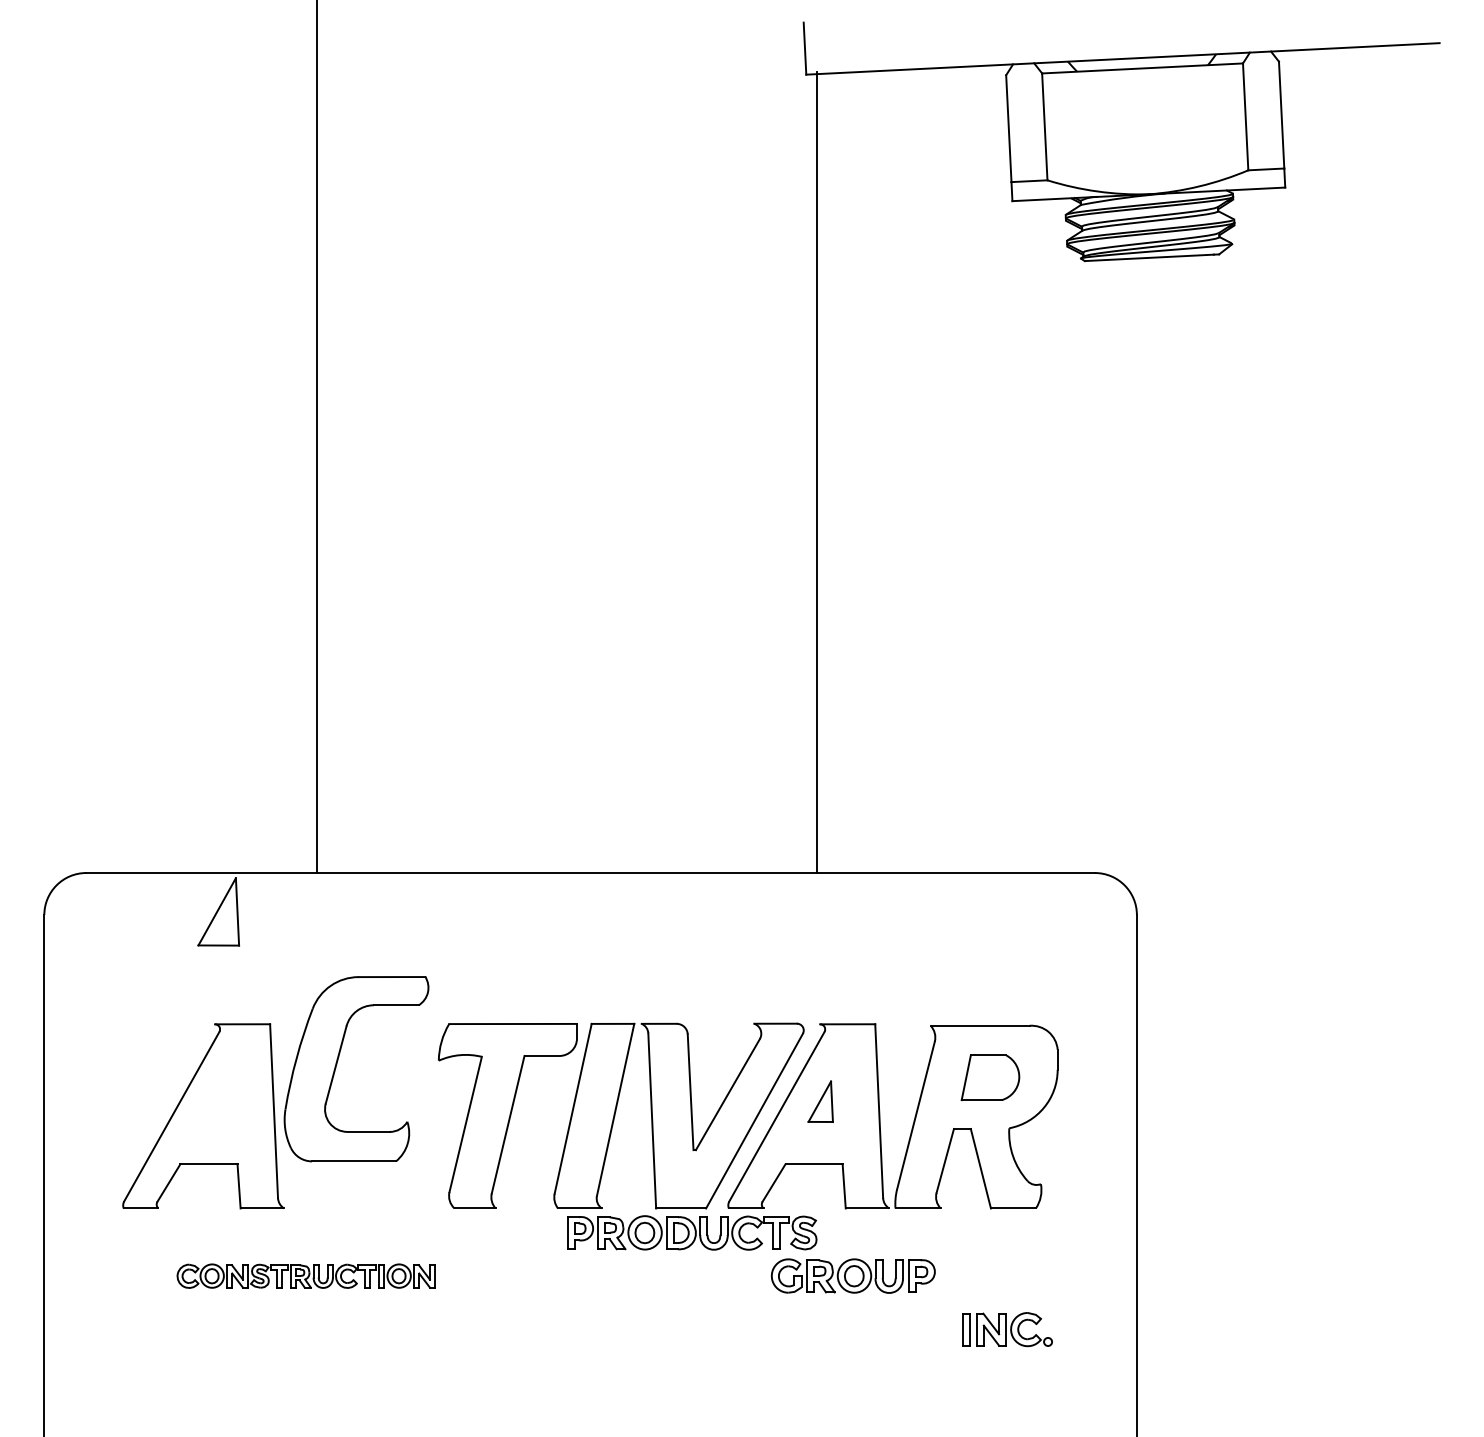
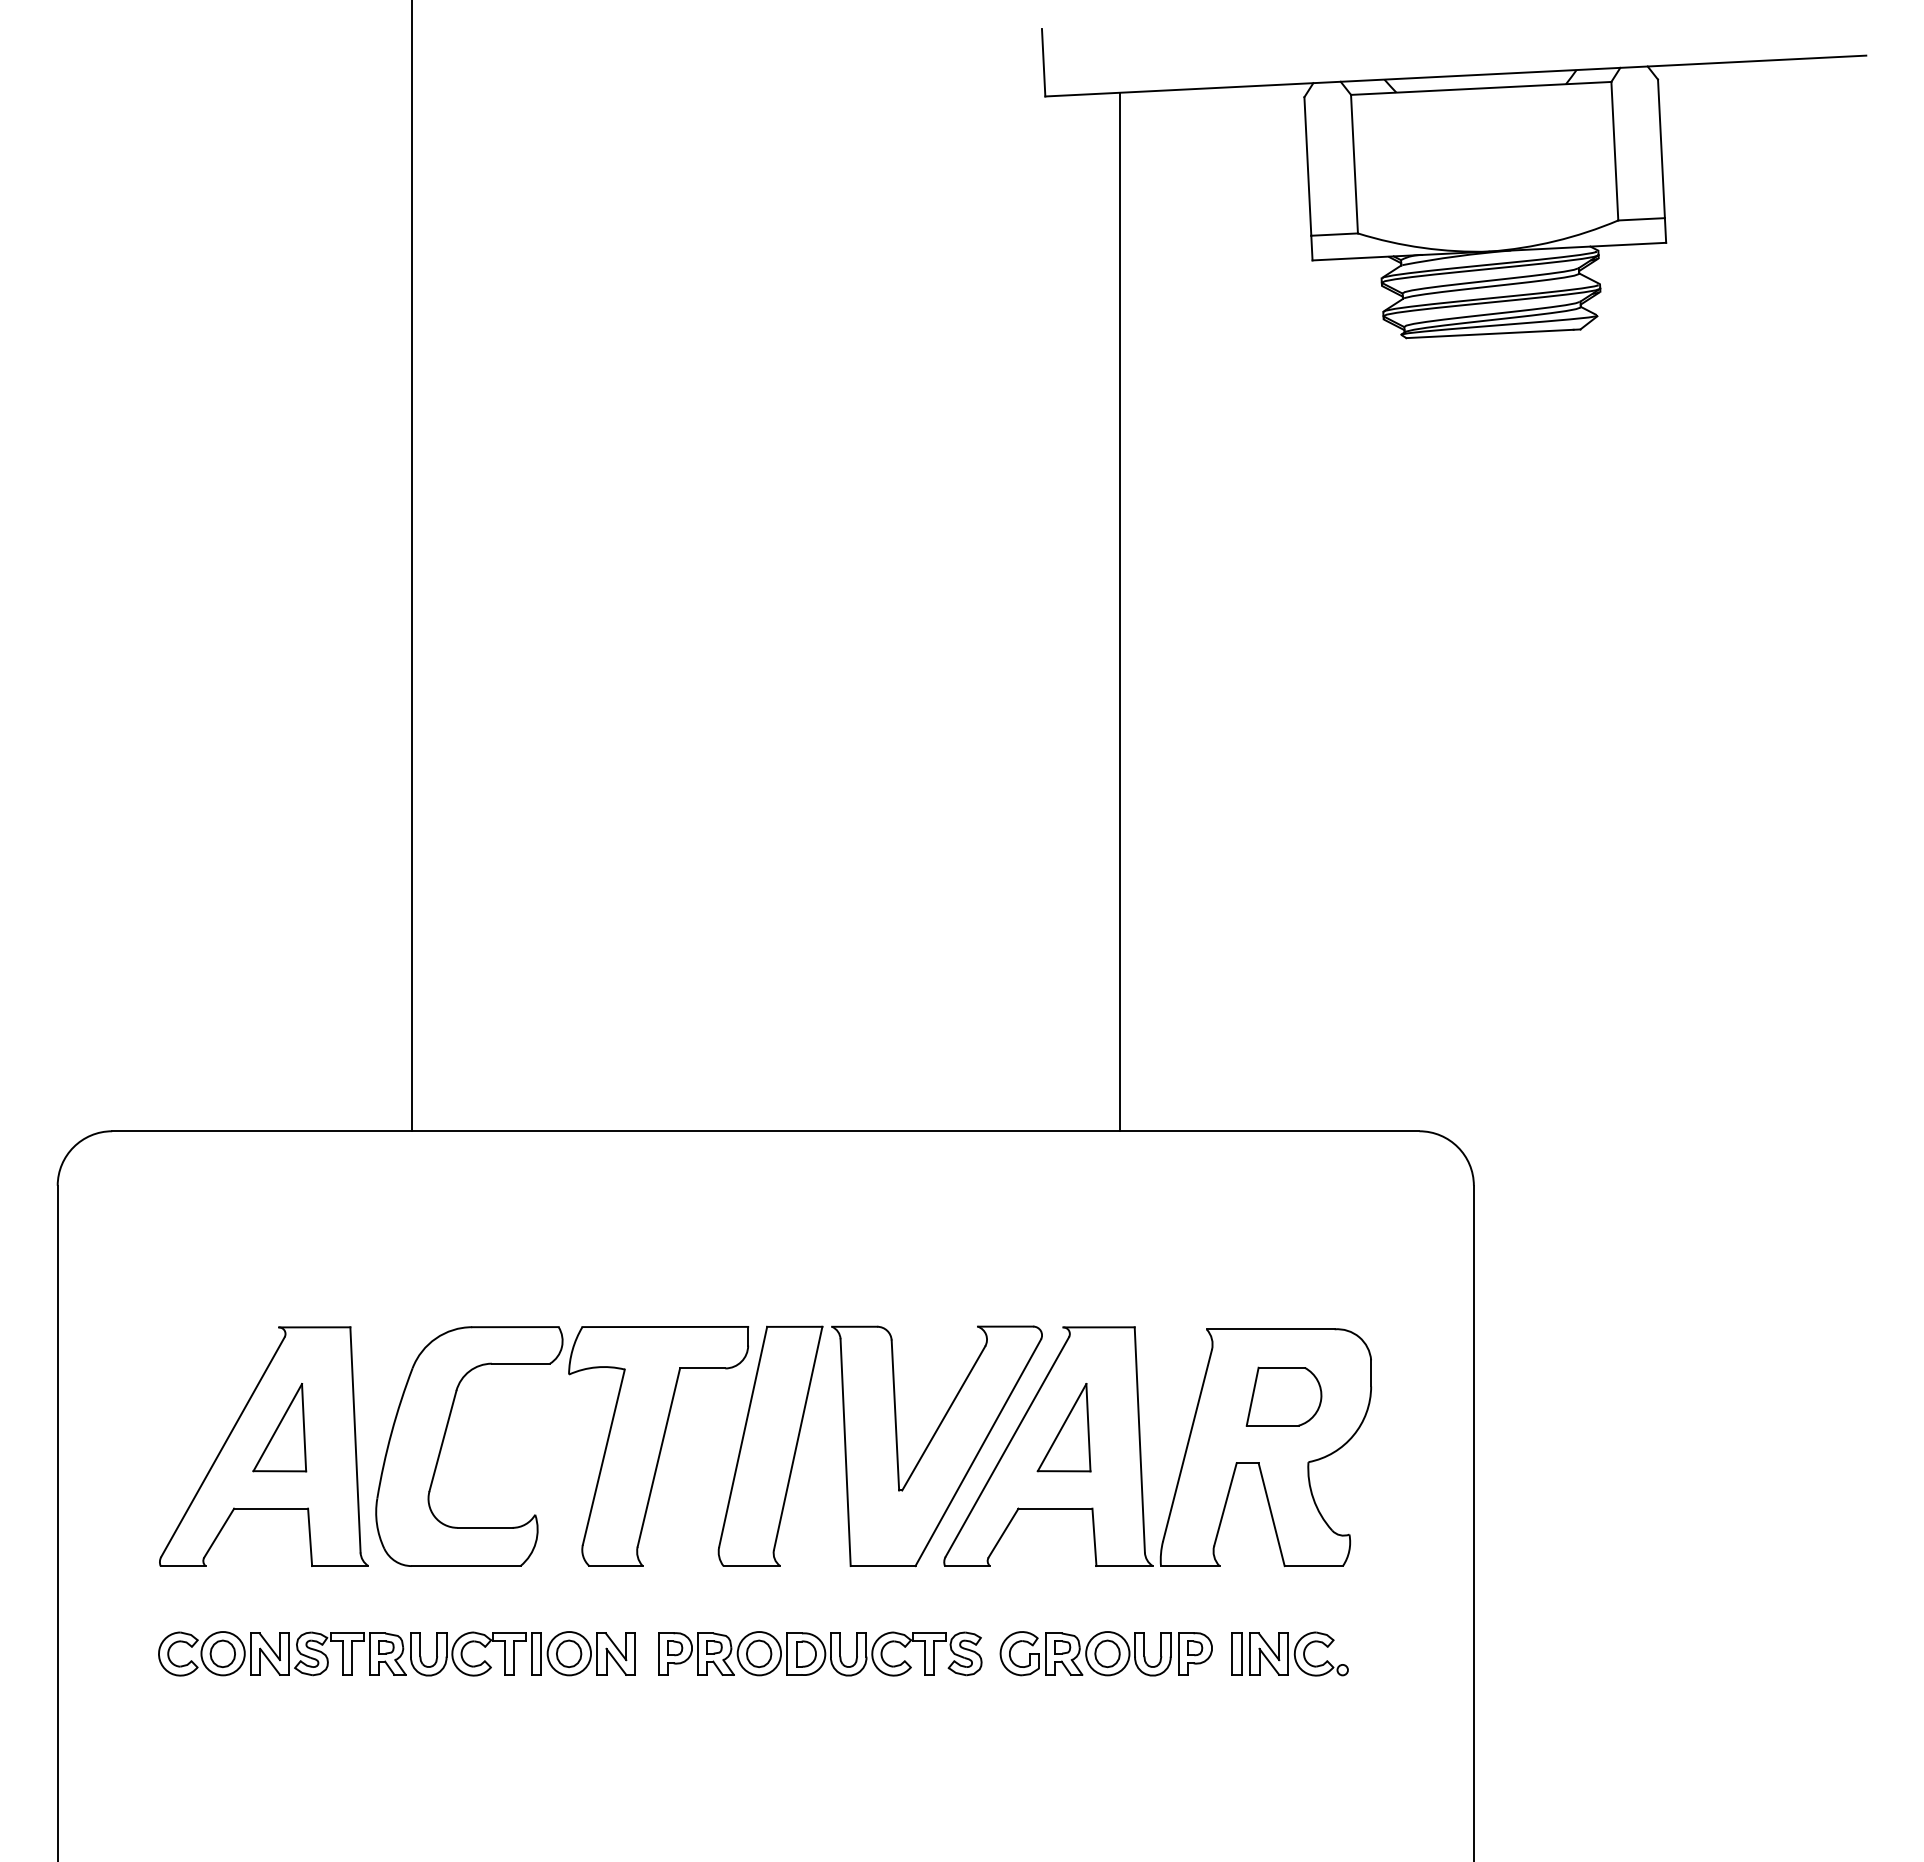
line: (817, 472) -> (1119, 611), moved
part: (218, 911) -> (279, 1427), moved
part: (337, 1064) -> (444, 1440), moved
part: (820, 1101) -> (1063, 1427), size x1.67
part: (692, 1232) -> (820, 1653), moved
part: (305, 1275) -> (396, 1653), size x1.43
part: (1007, 1329) -> (1289, 1653), moved

